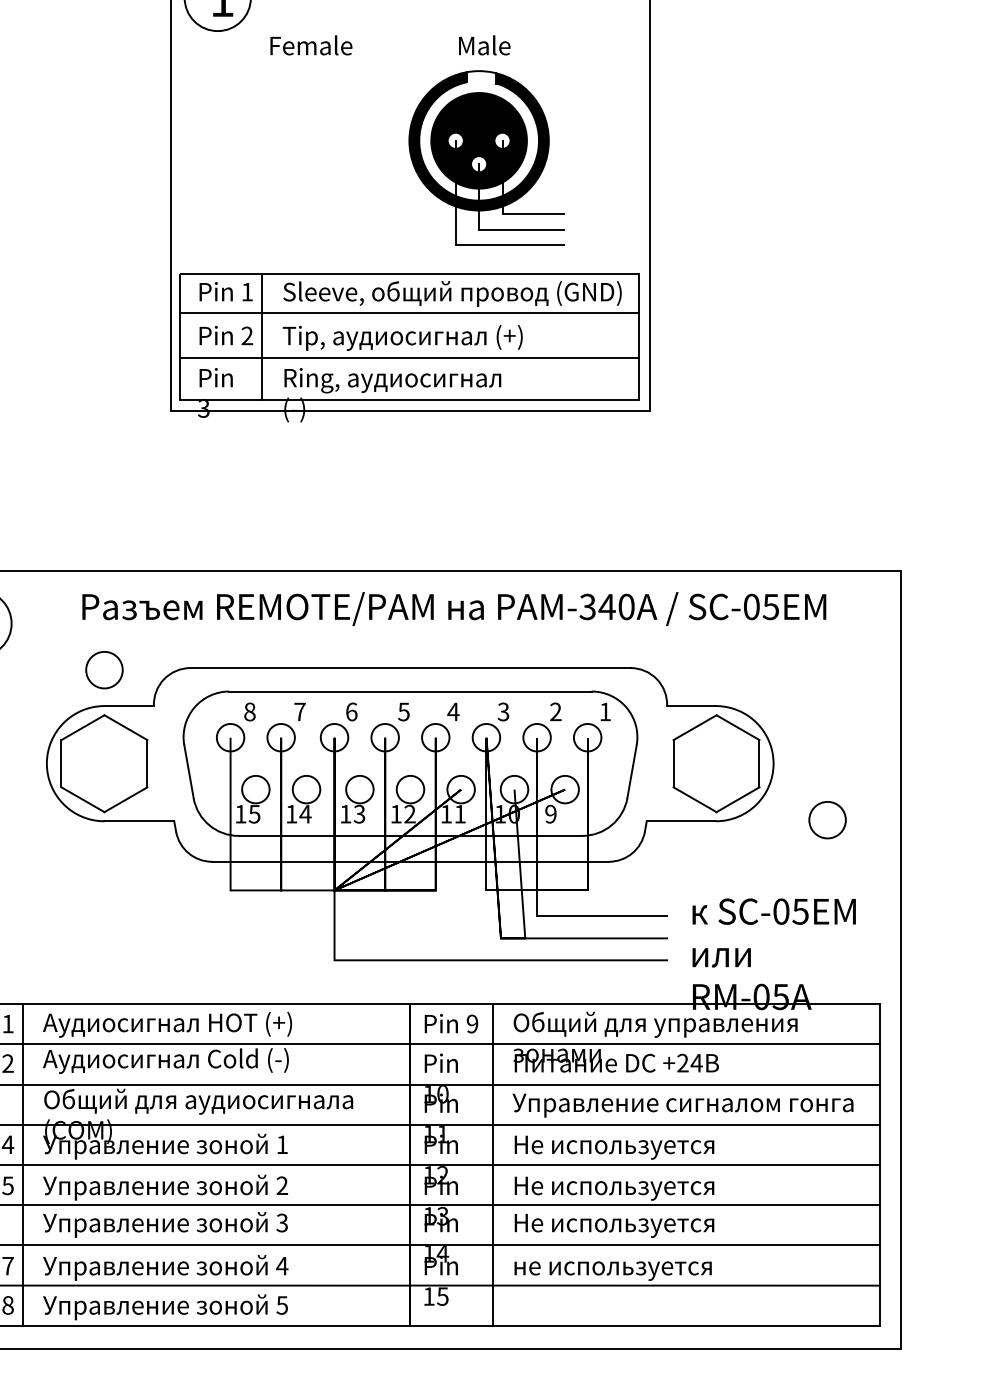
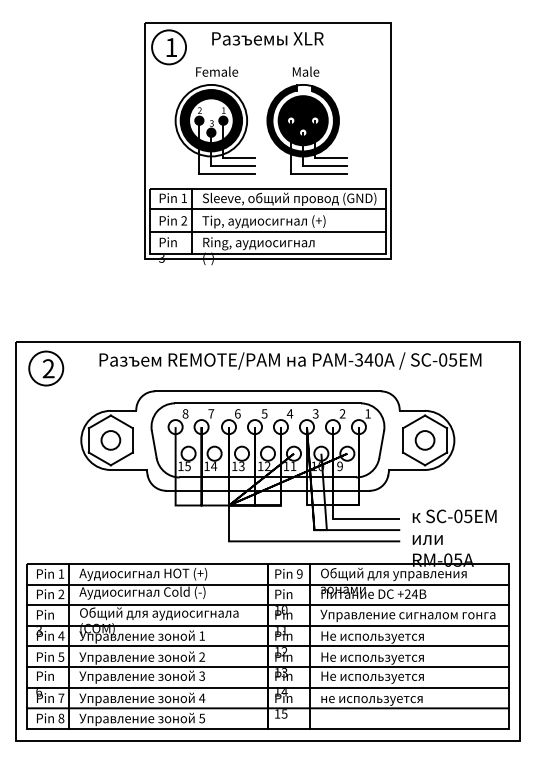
part: (306, 157) -> (214, 129), added
circle: (103, 670) -> (110, 440), moved
circle: (826, 820) -> (424, 440), moved

